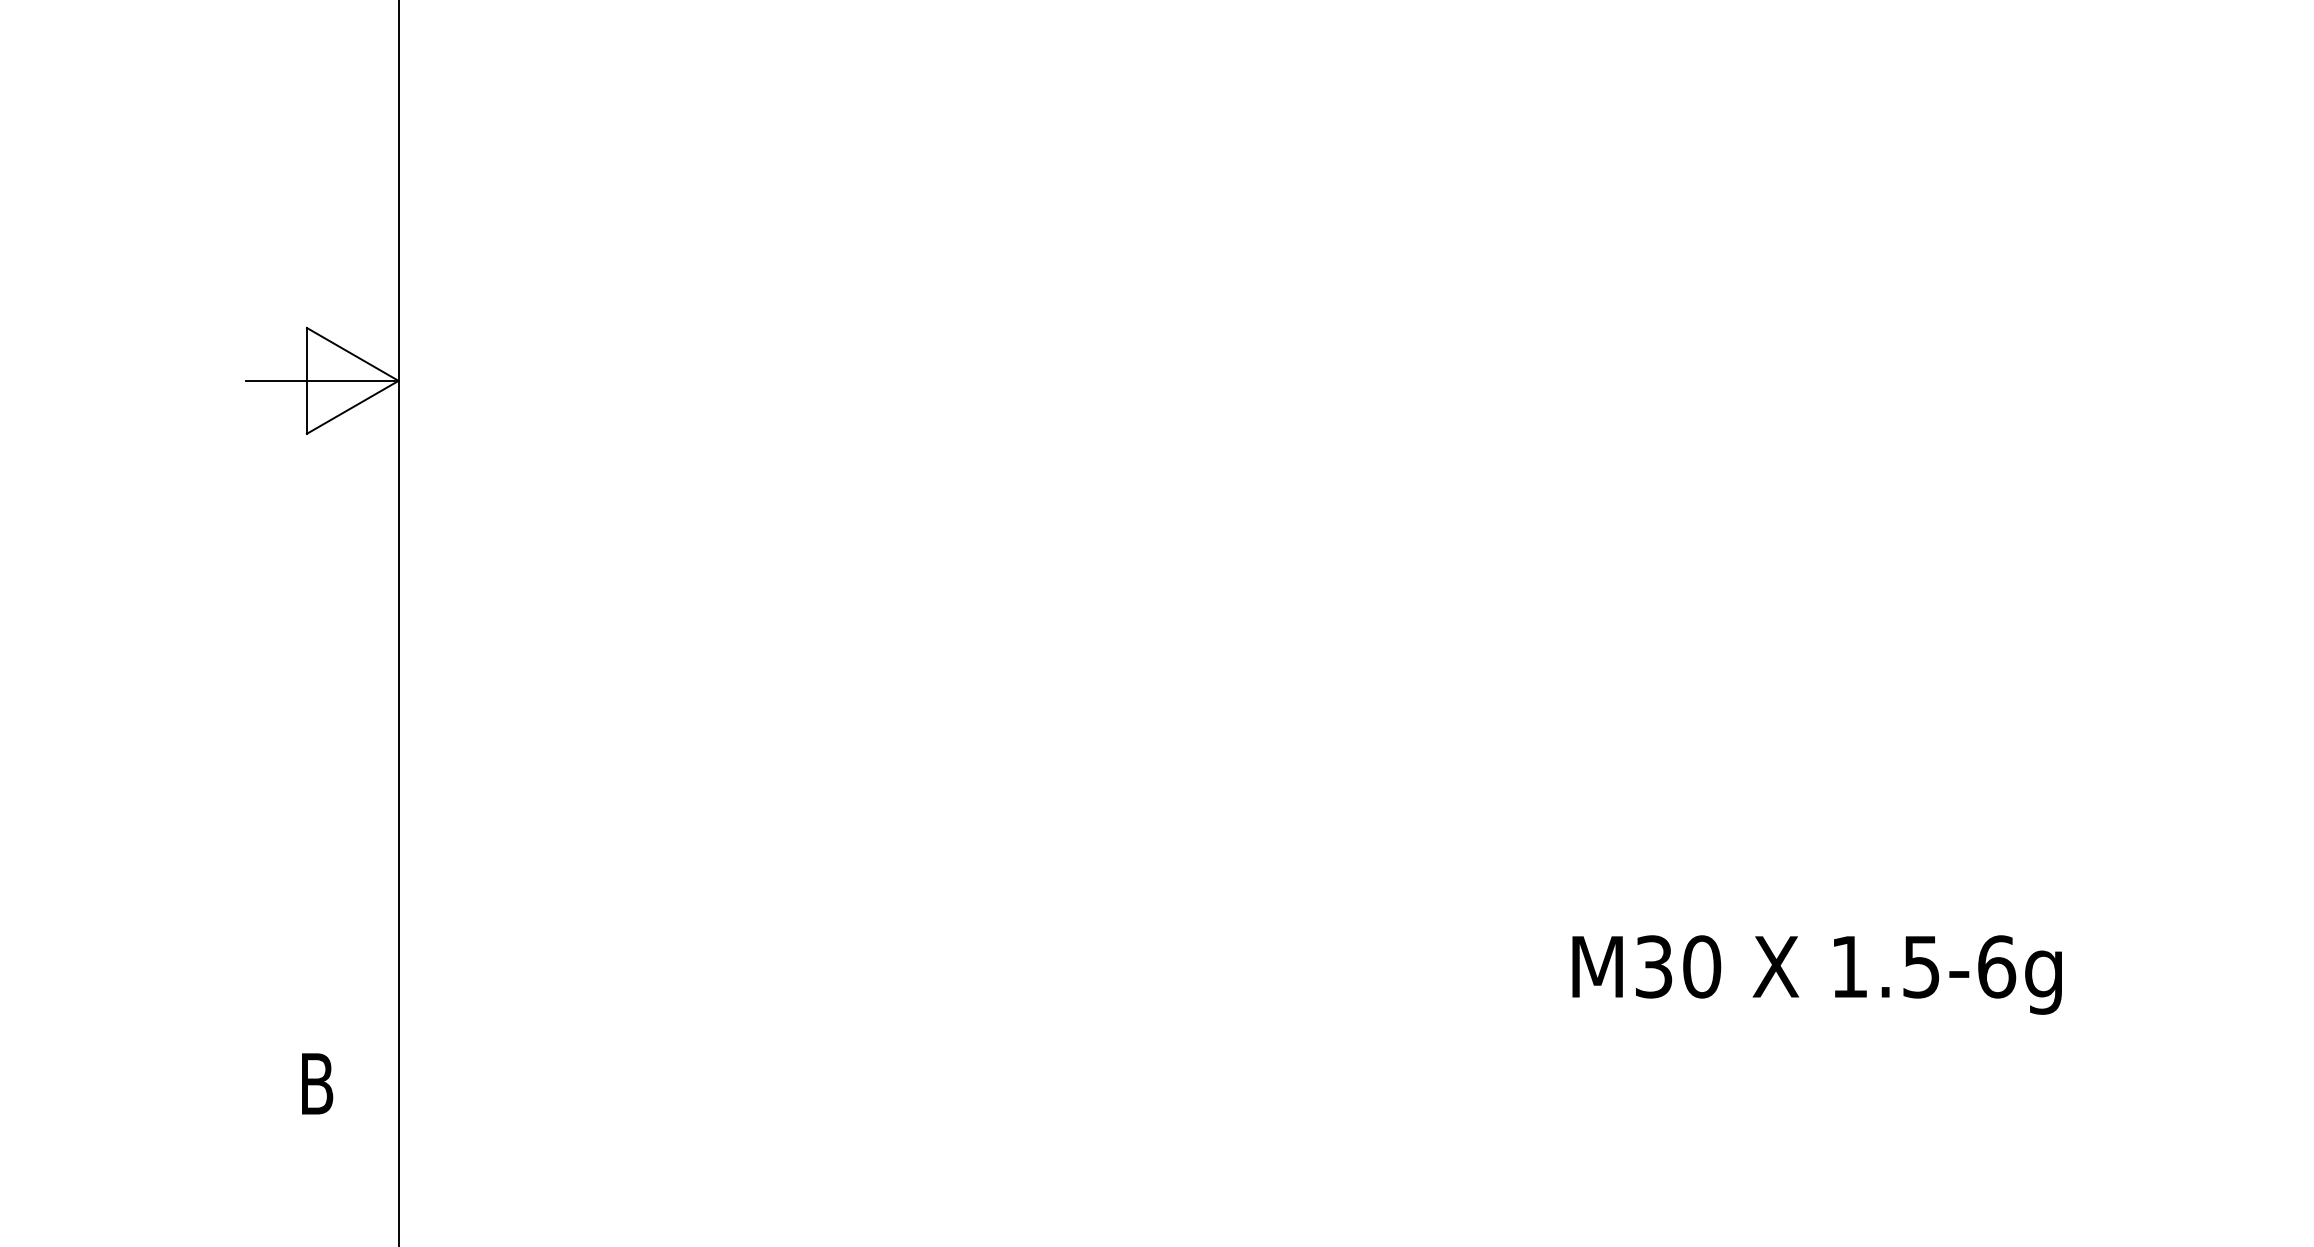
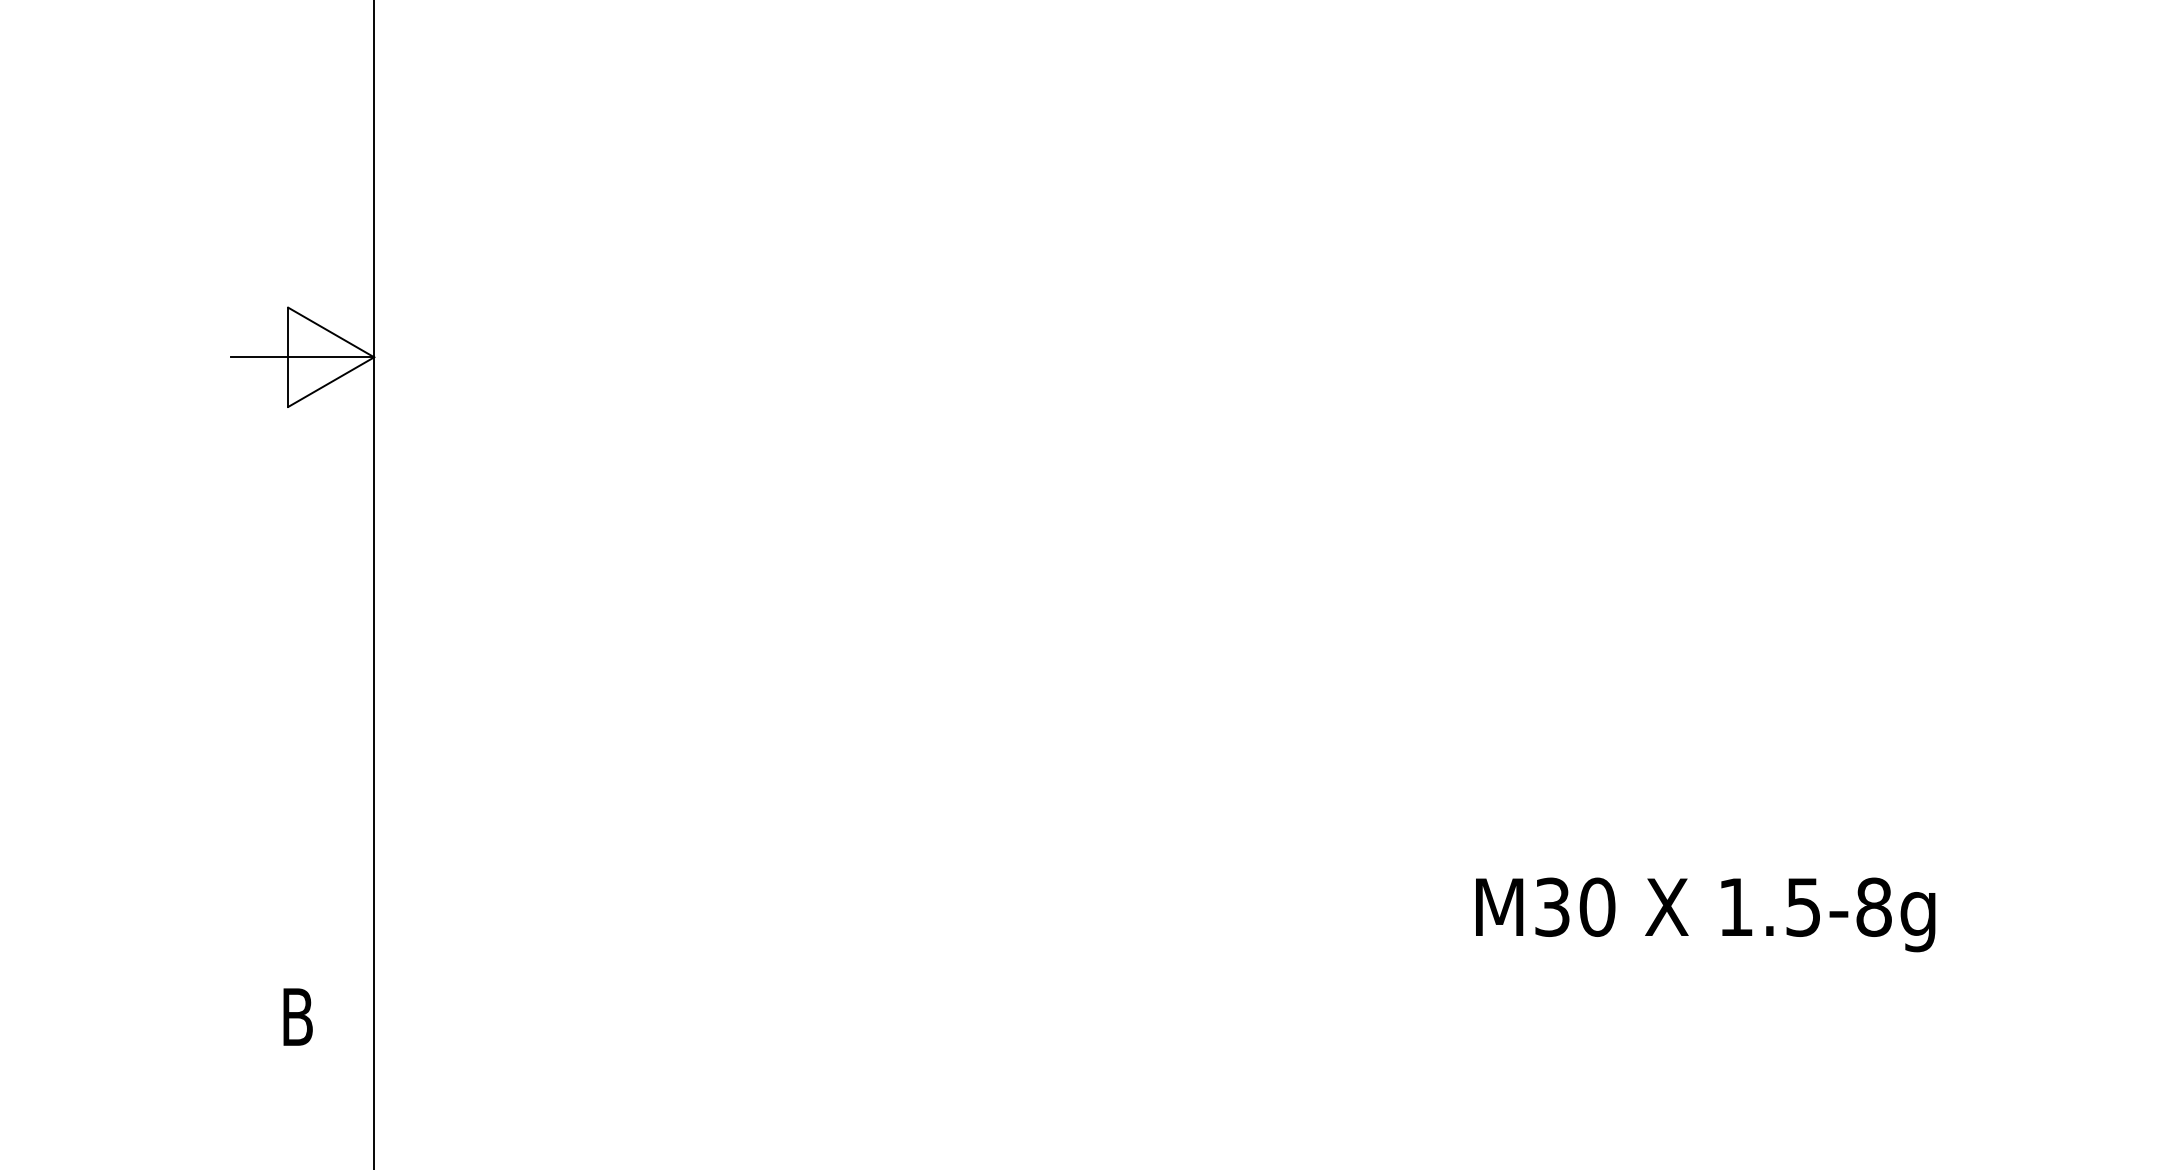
text: (1997, 966) -> (1874, 906), 1.5-6g -> 1.5-8g

